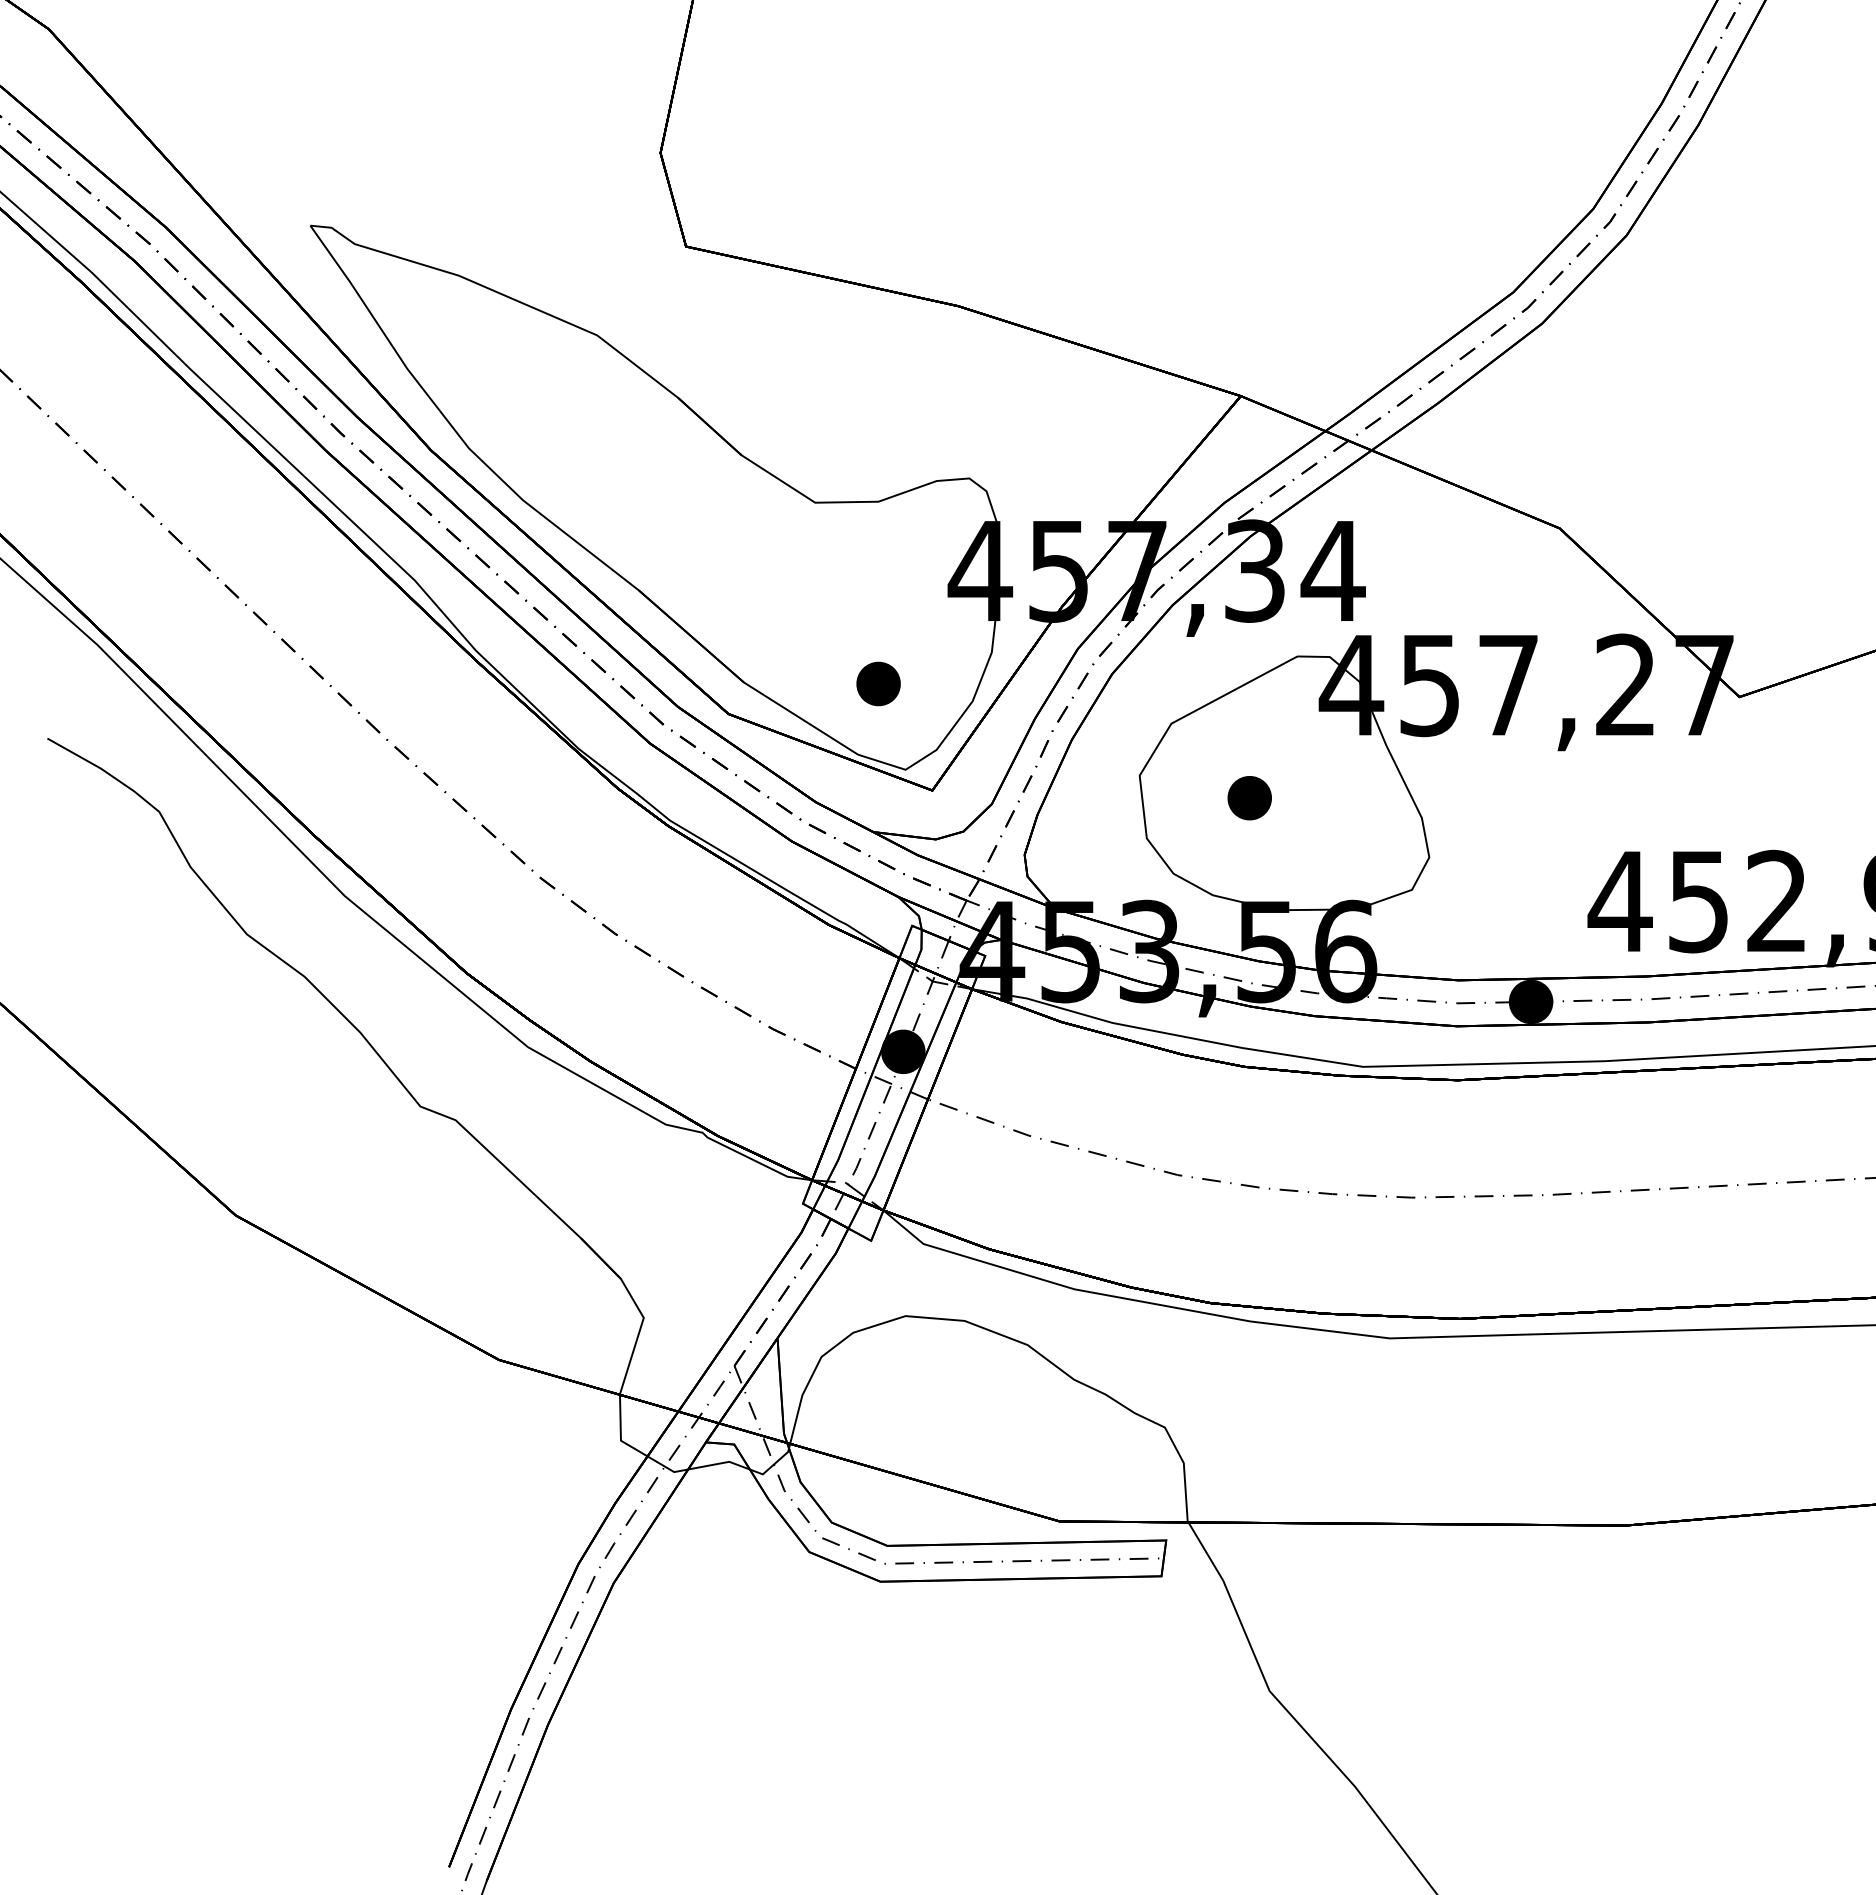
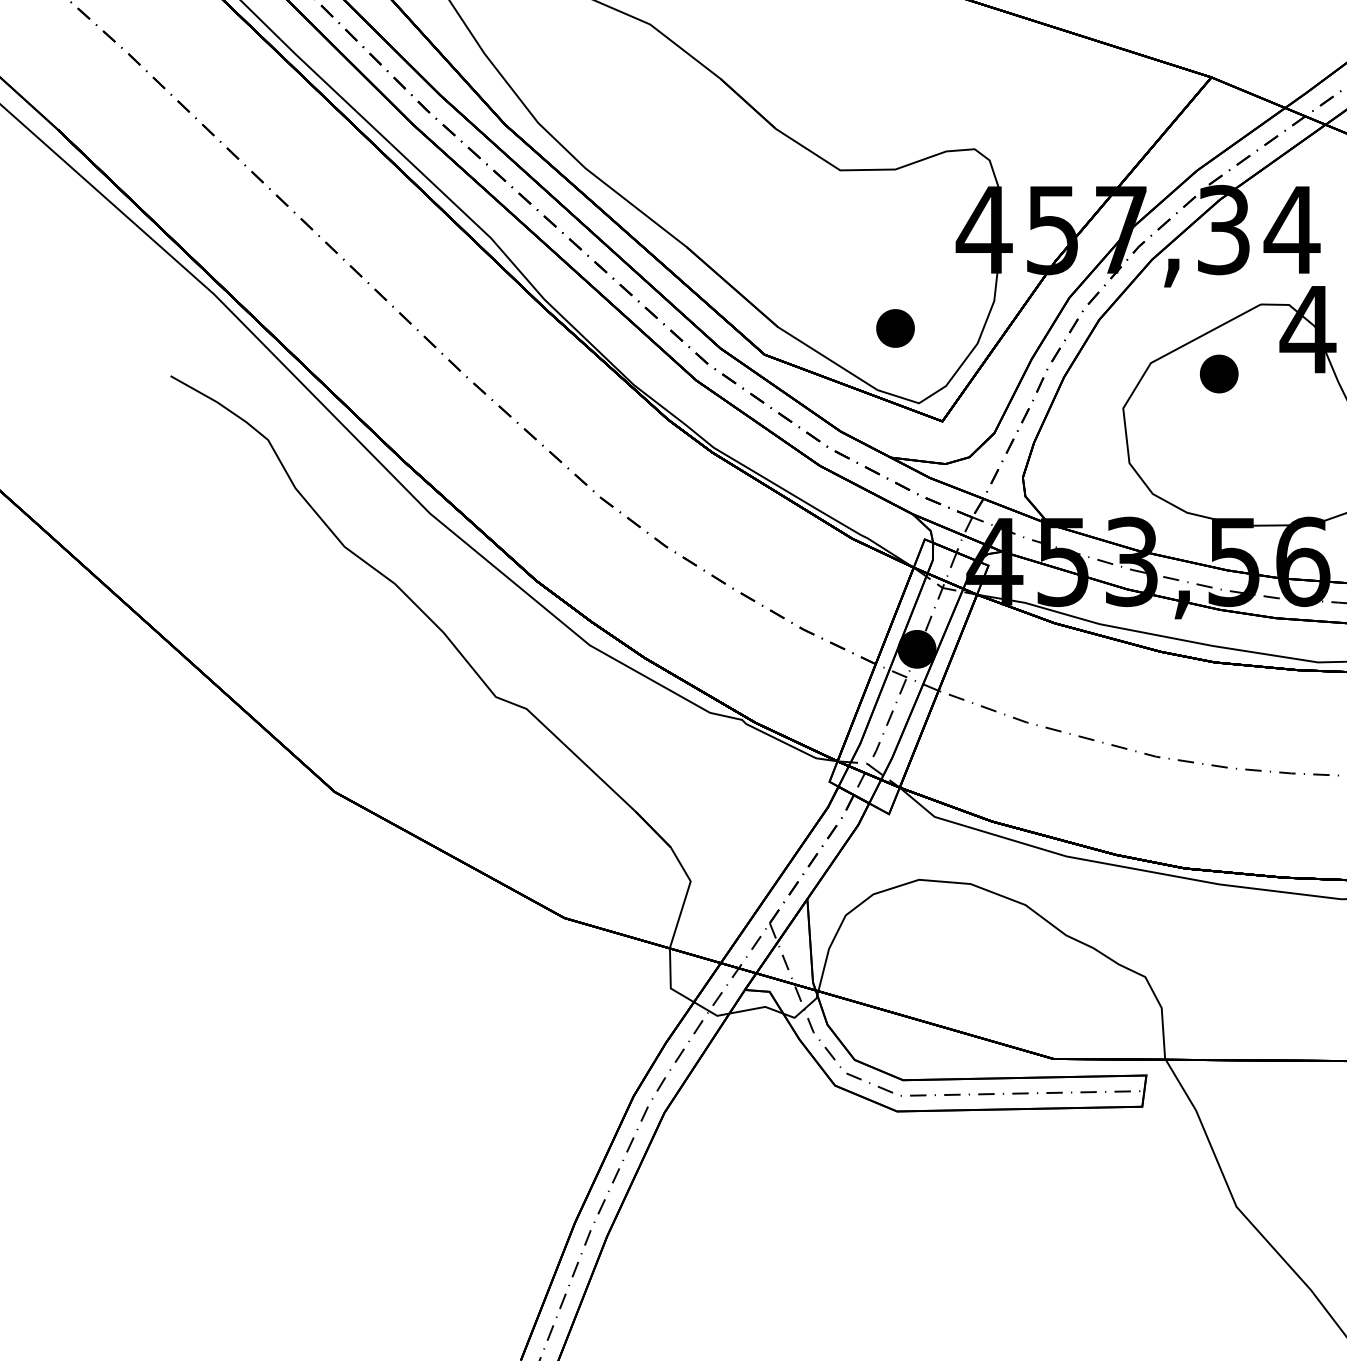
part: (1249, 798) -> (1219, 374), moved

